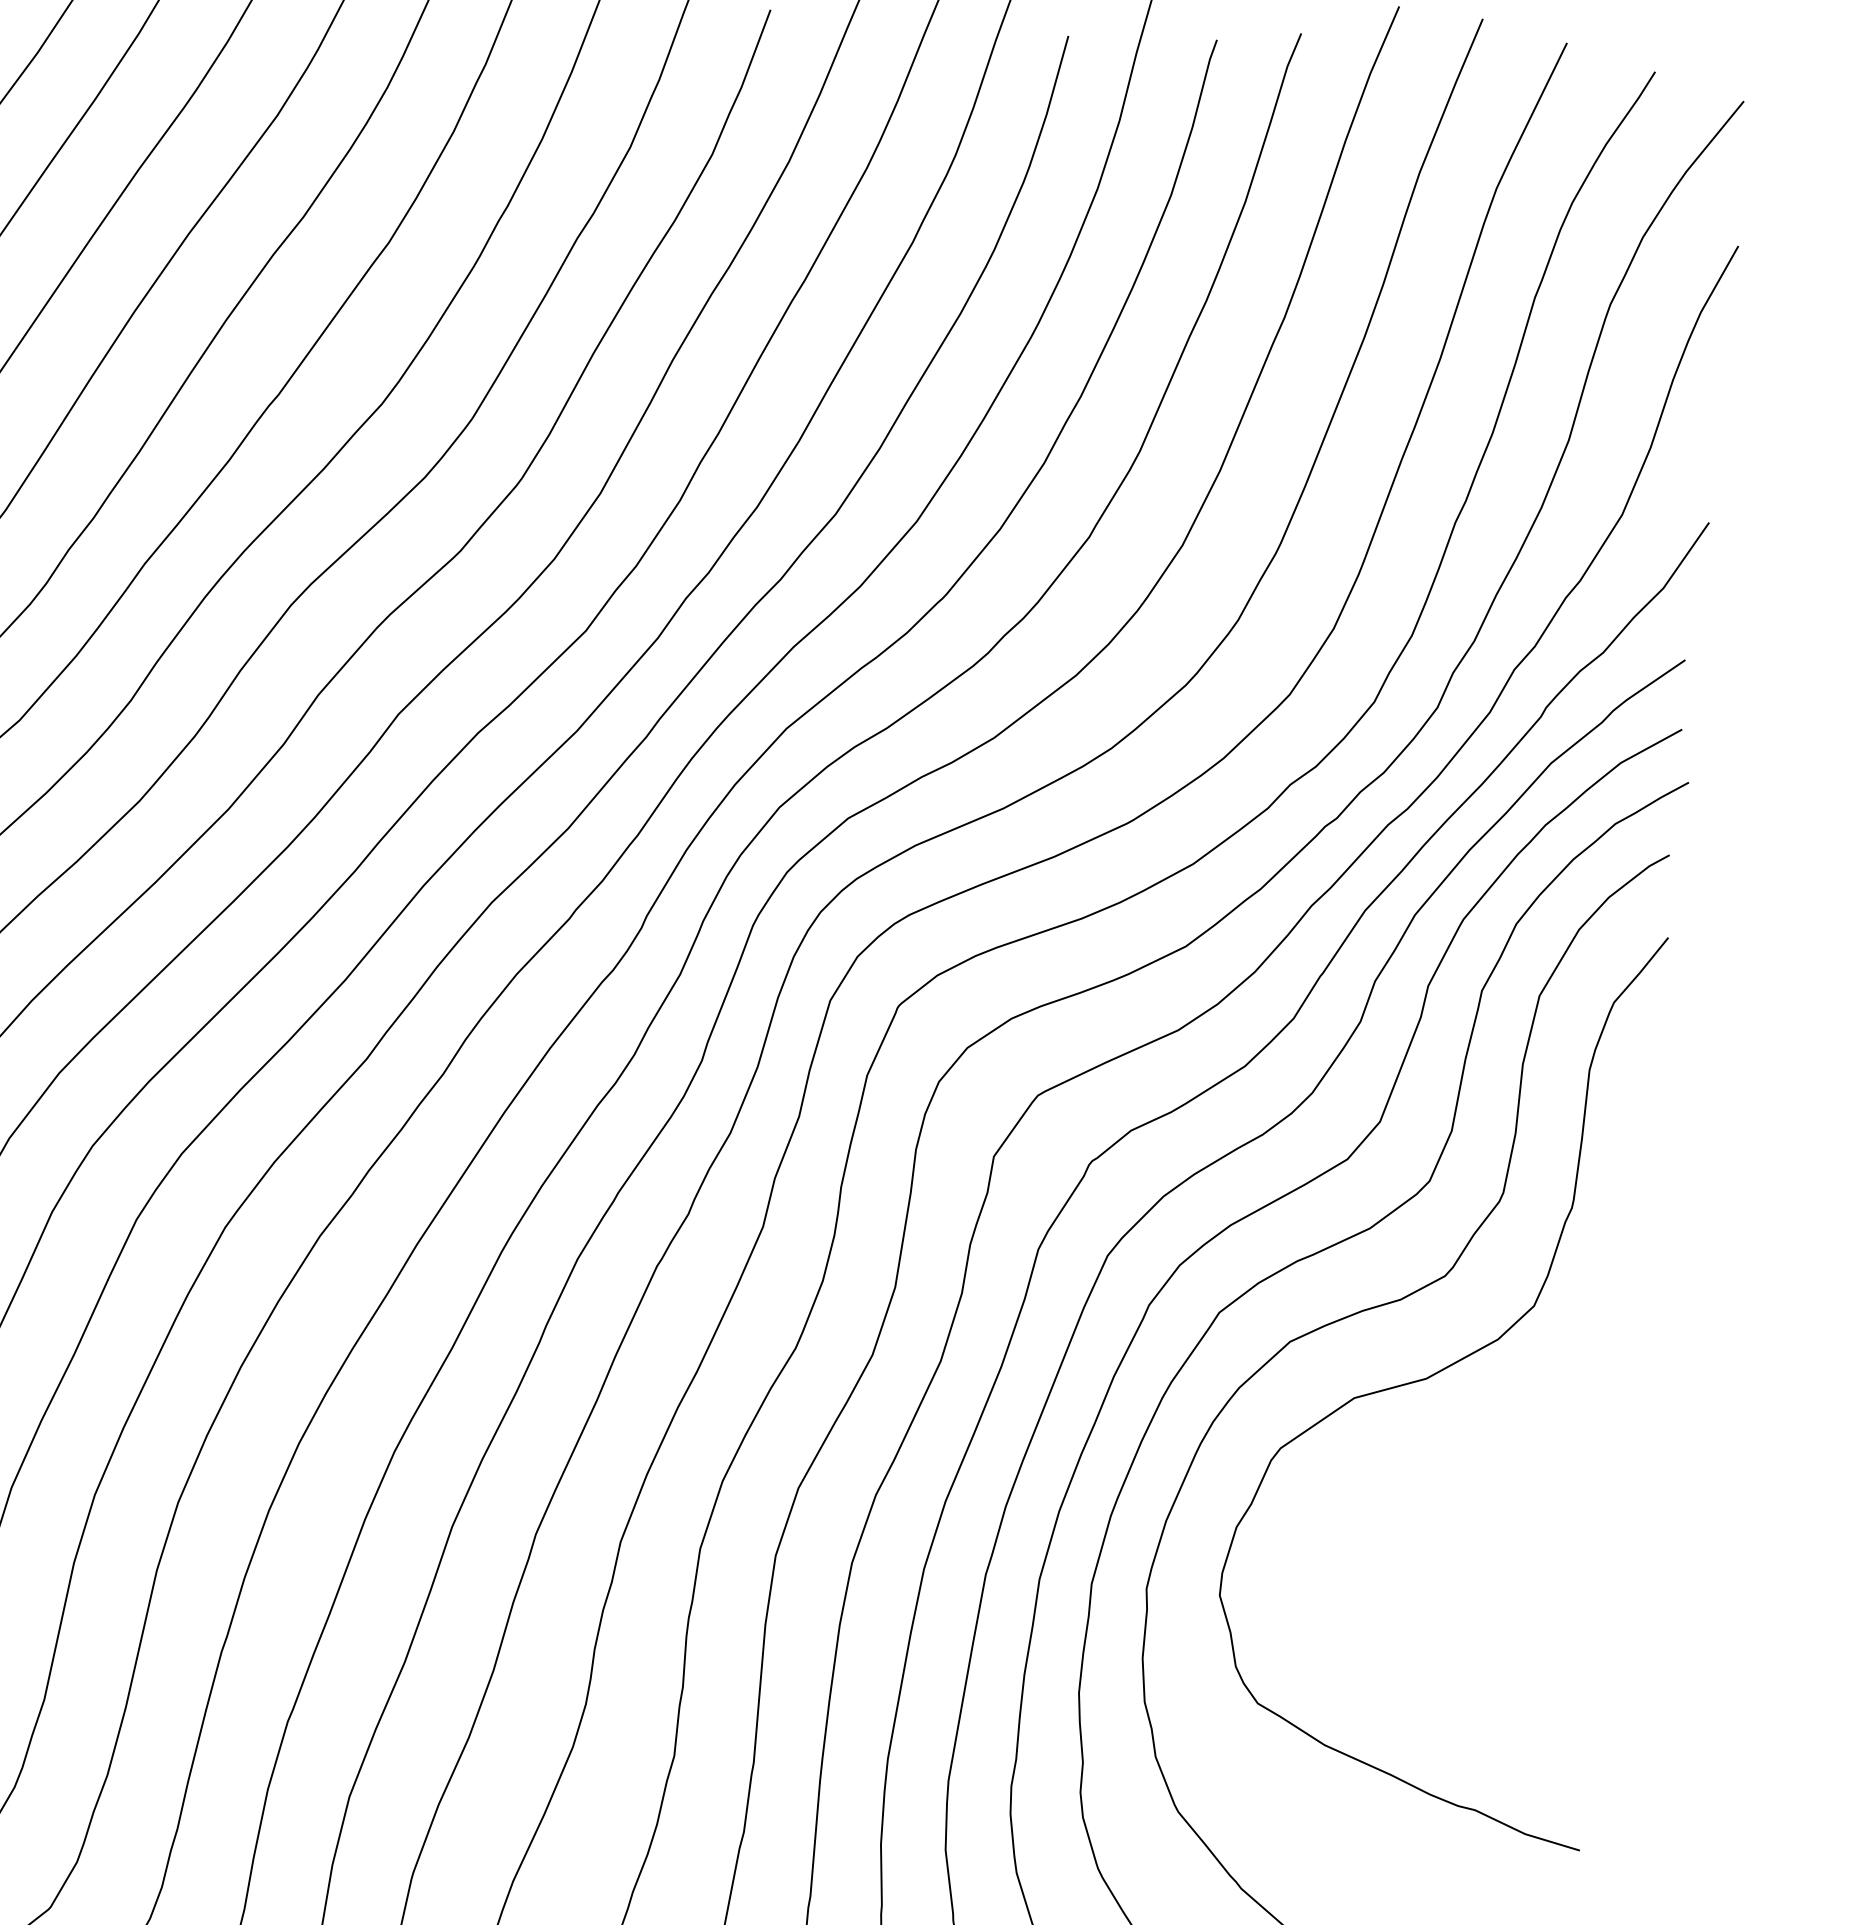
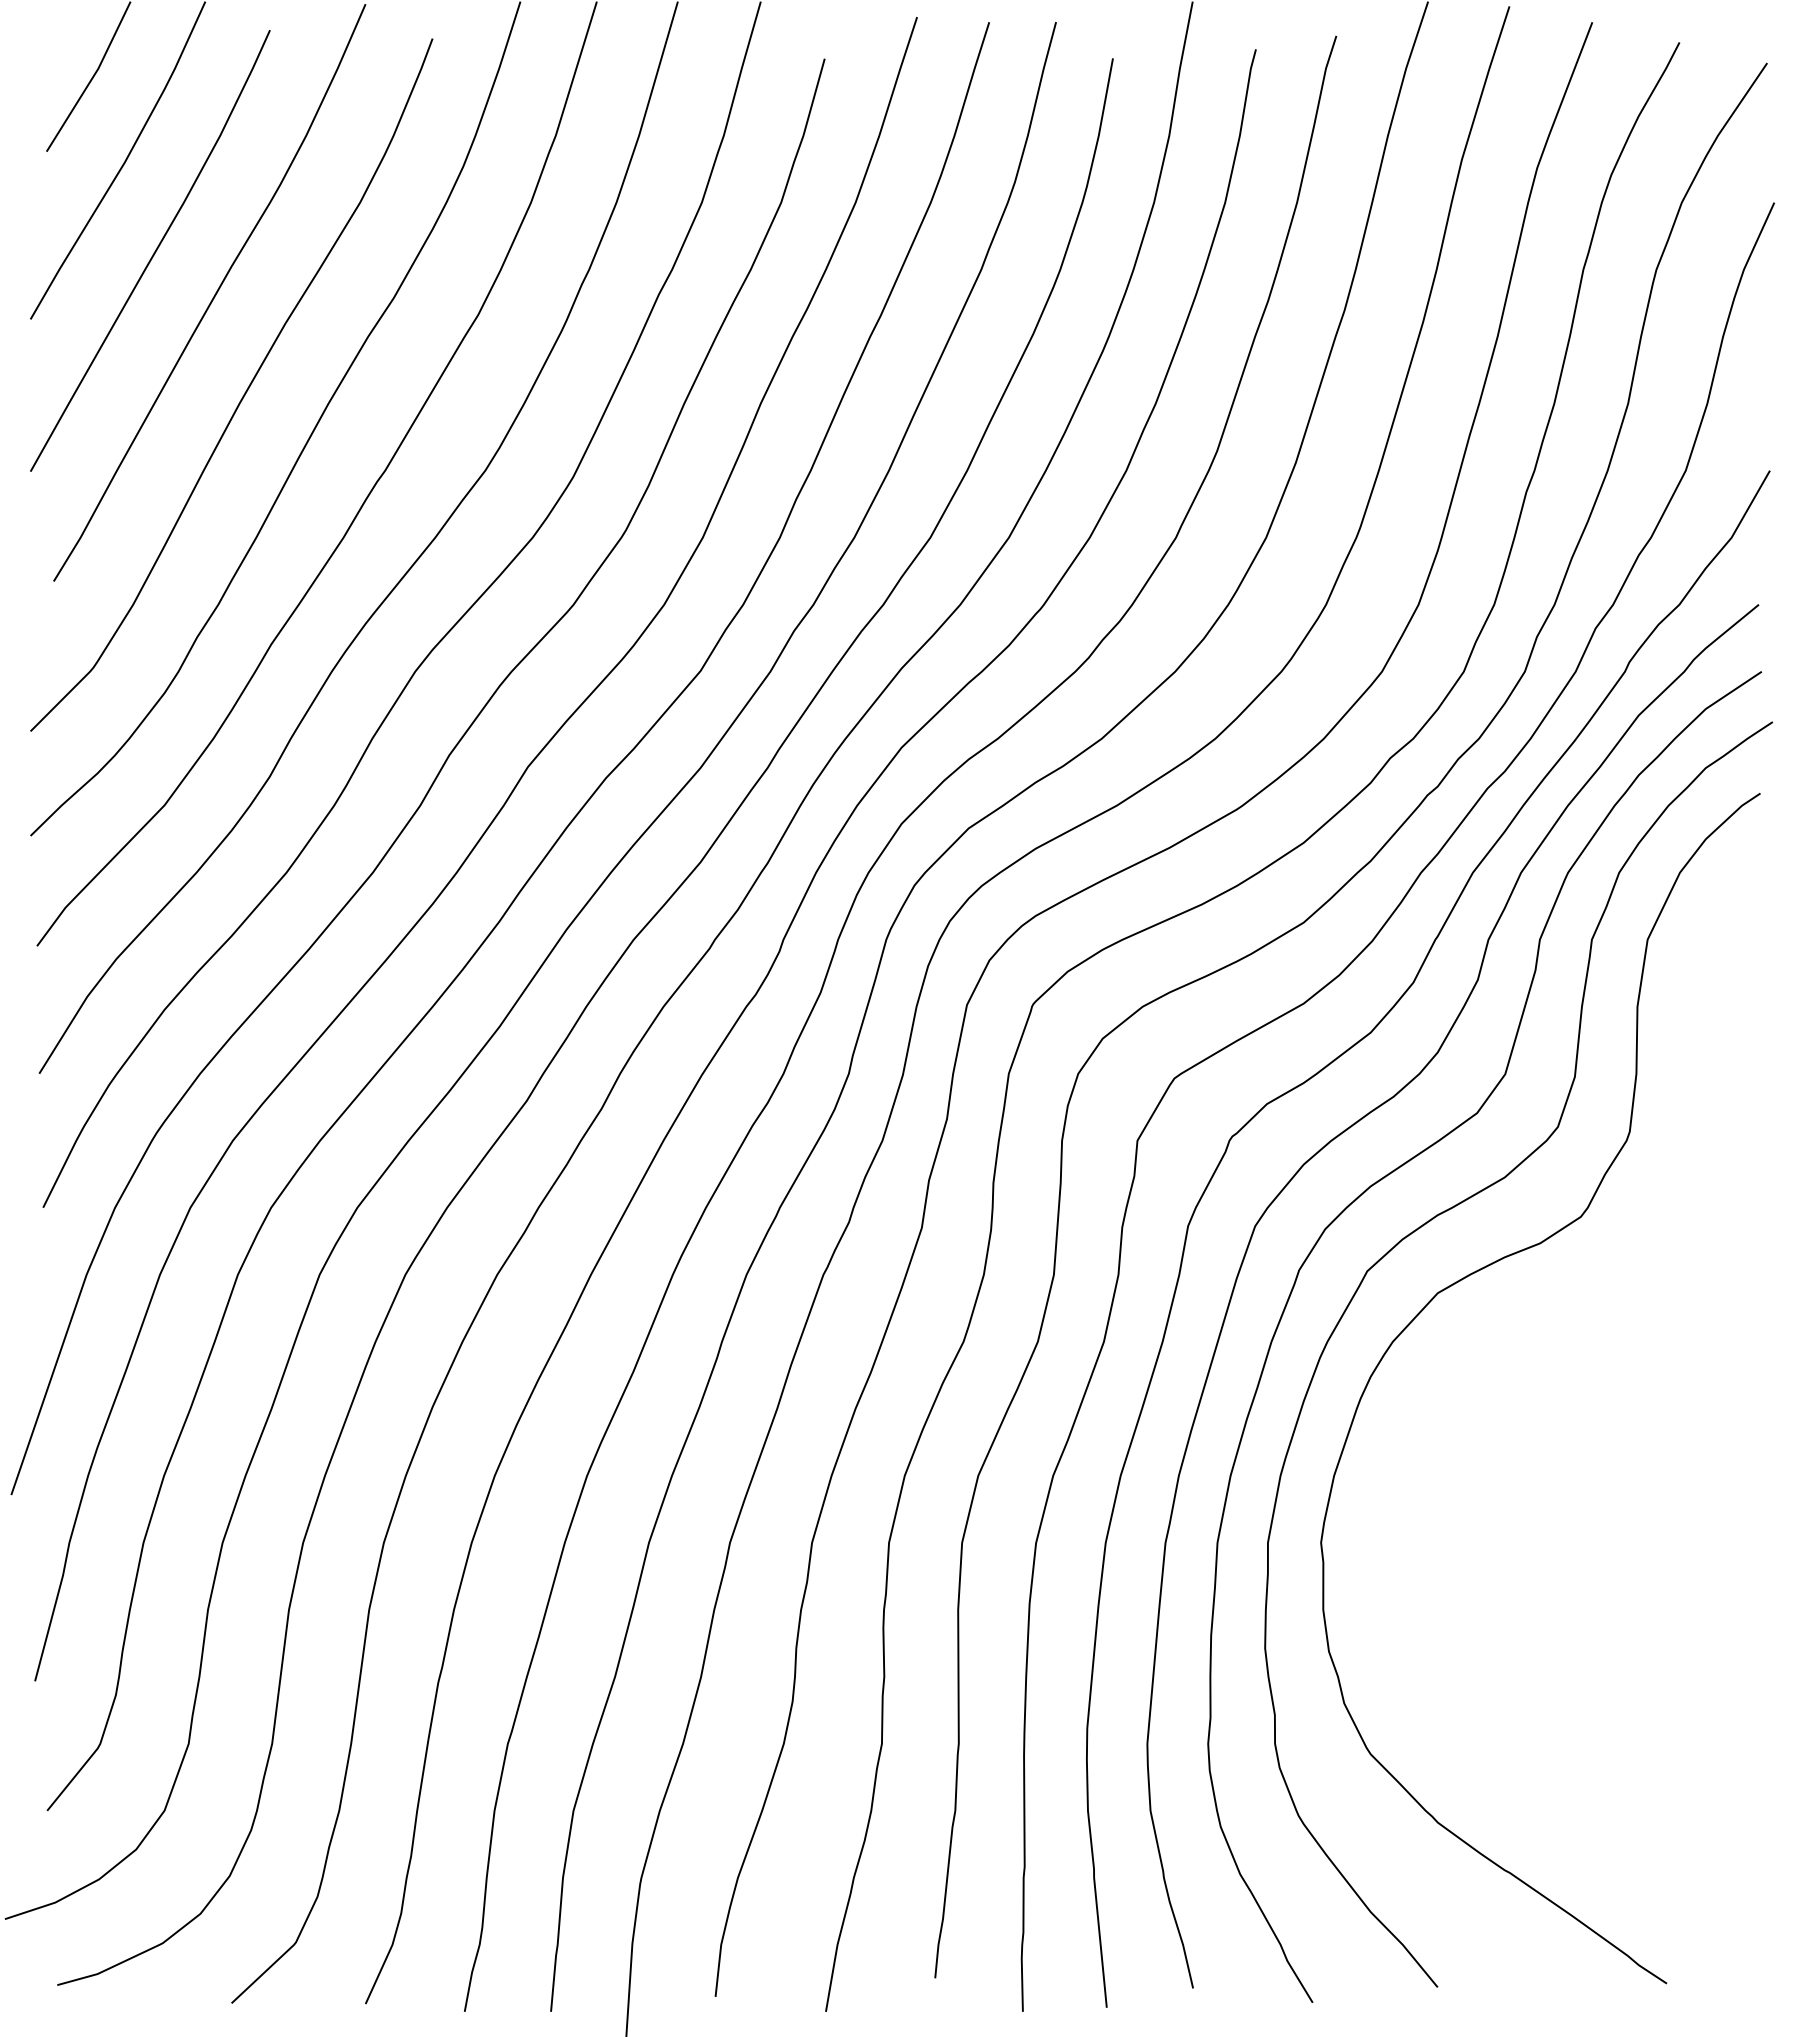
curve: (1433, 1375) -> (1578, 1313), removed

